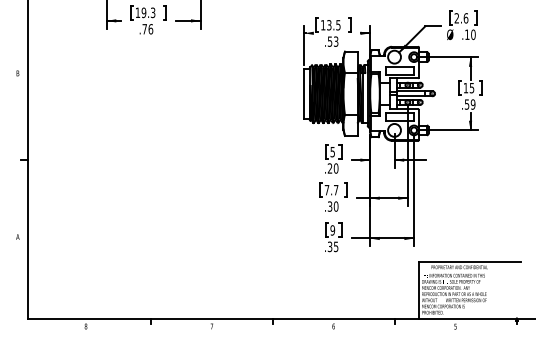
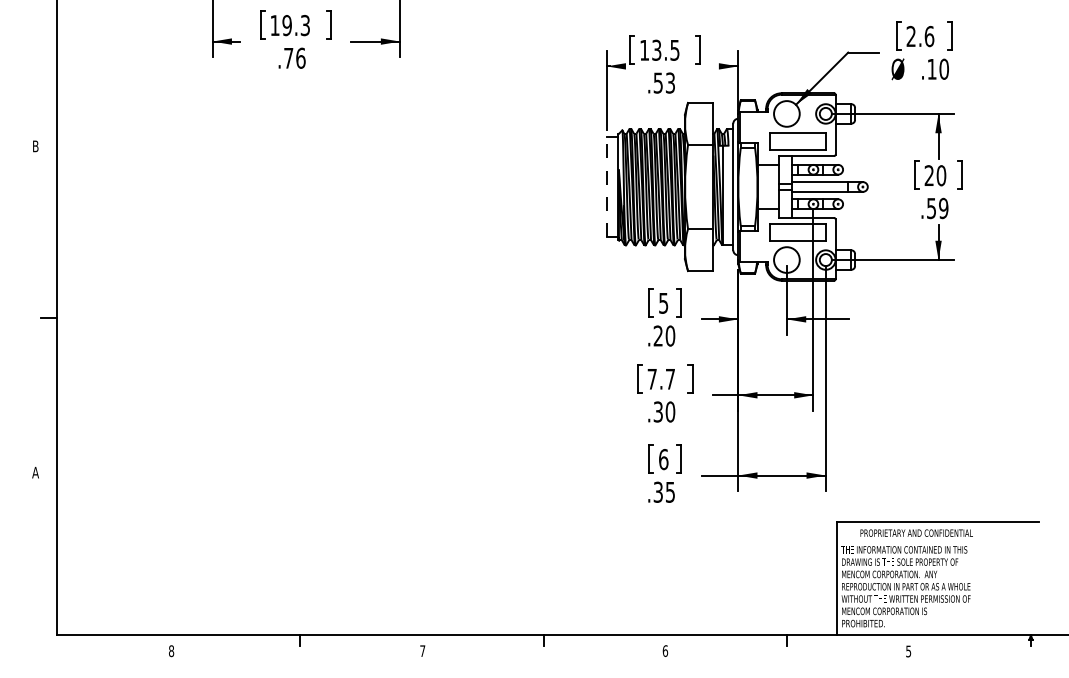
text: (468, 87) -> (934, 174), 15 -> 20
line: (304, 93) -> (607, 186), solid -> dashed
text: (332, 230) -> (663, 459), 9 -> 6

